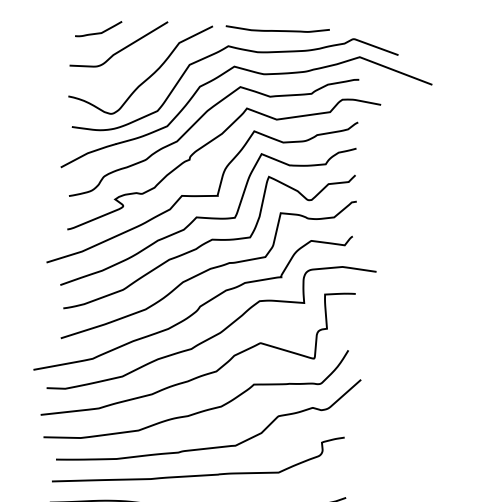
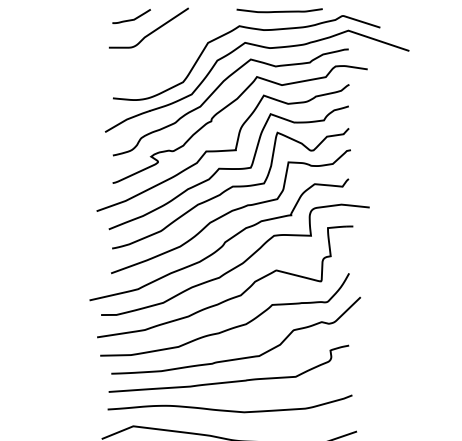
curve: (146, 78) -> (172, 55), removed

